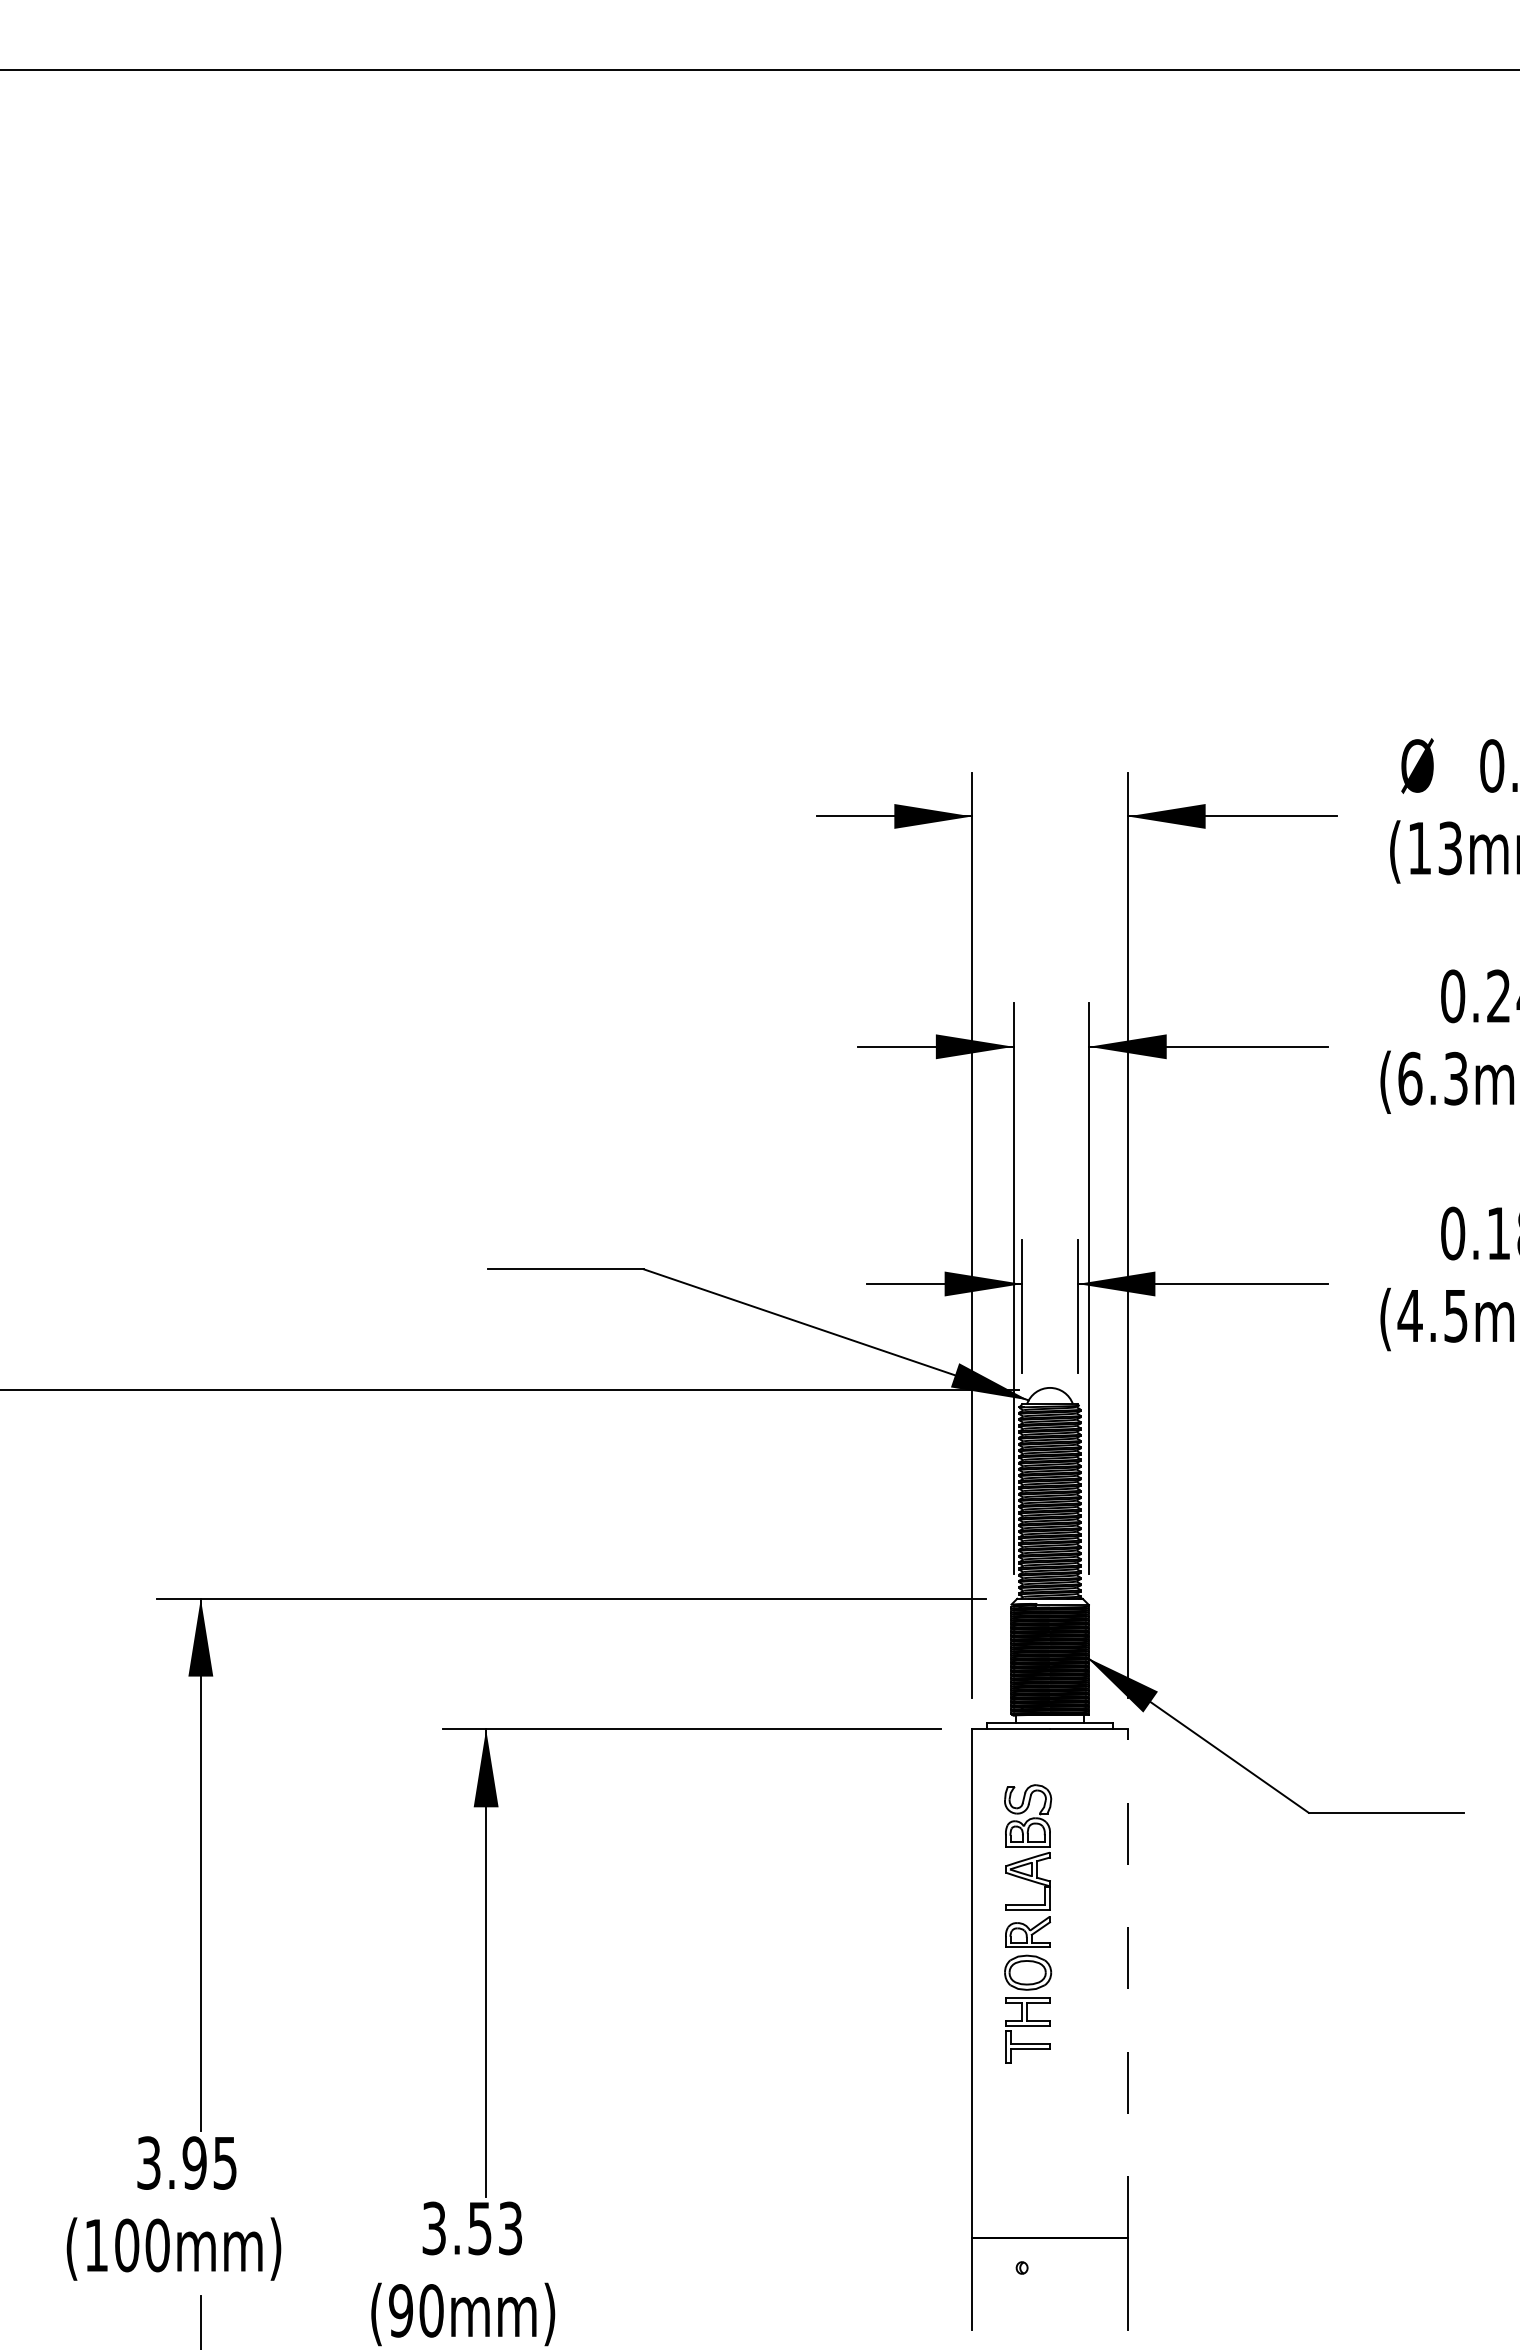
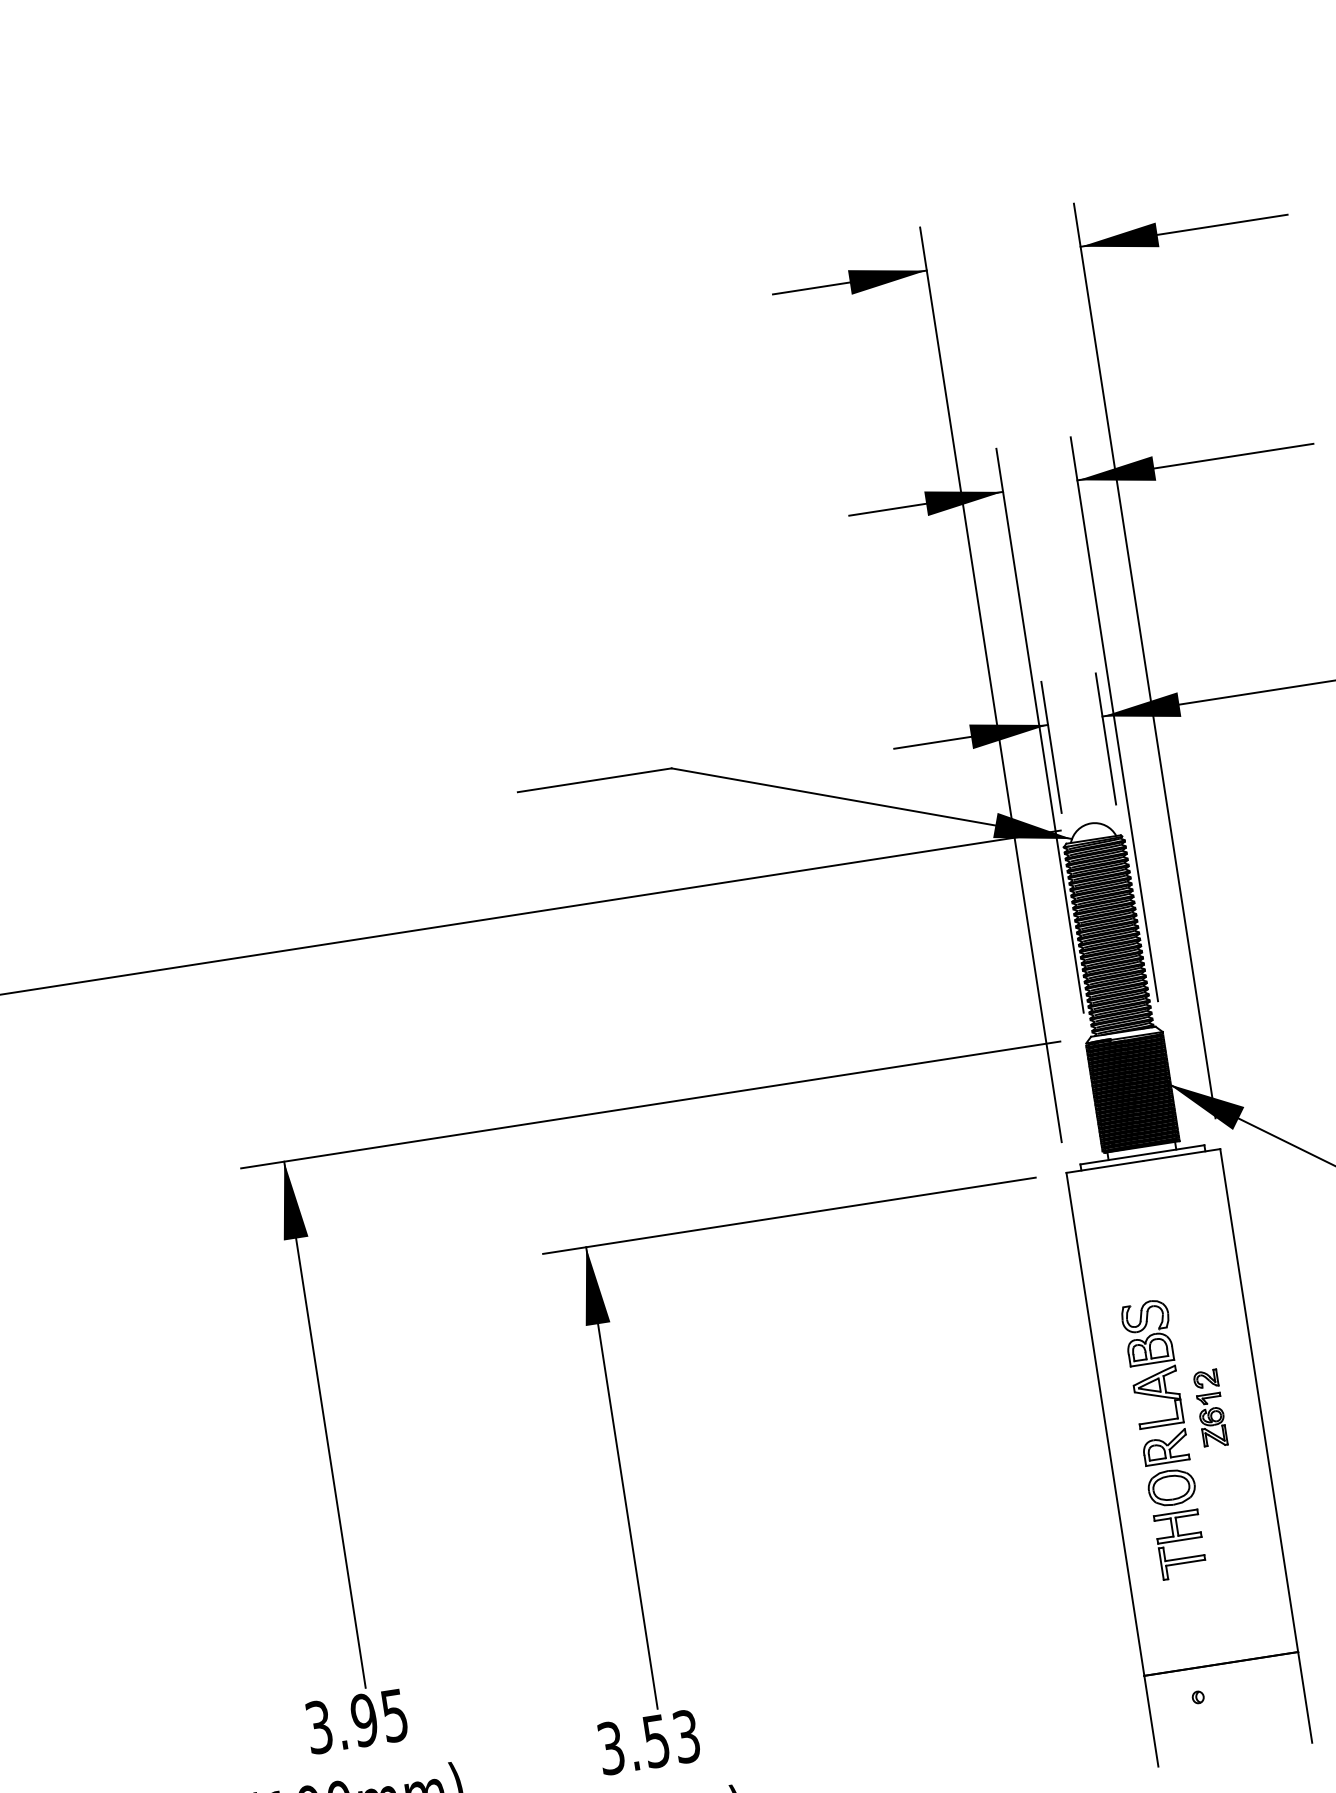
part: (1028, 1923) -> (1164, 1439), moved
line: (1127, 1983) -> (1258, 1400), dashed -> solid
part: (1078, 1984) -> (1210, 1408), added

